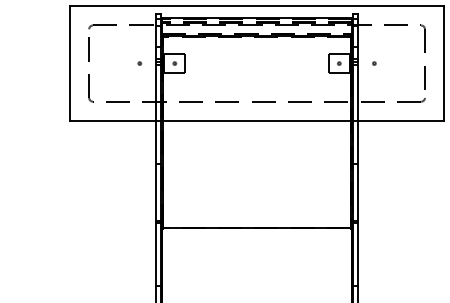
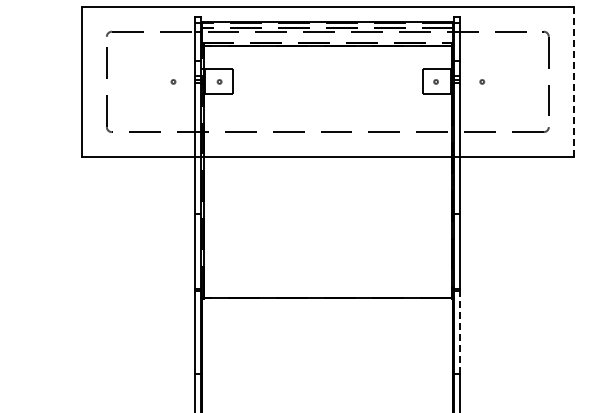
line: (443, 64) -> (573, 82), solid -> dashed
line: (357, 253) -> (460, 331), solid -> dashed

